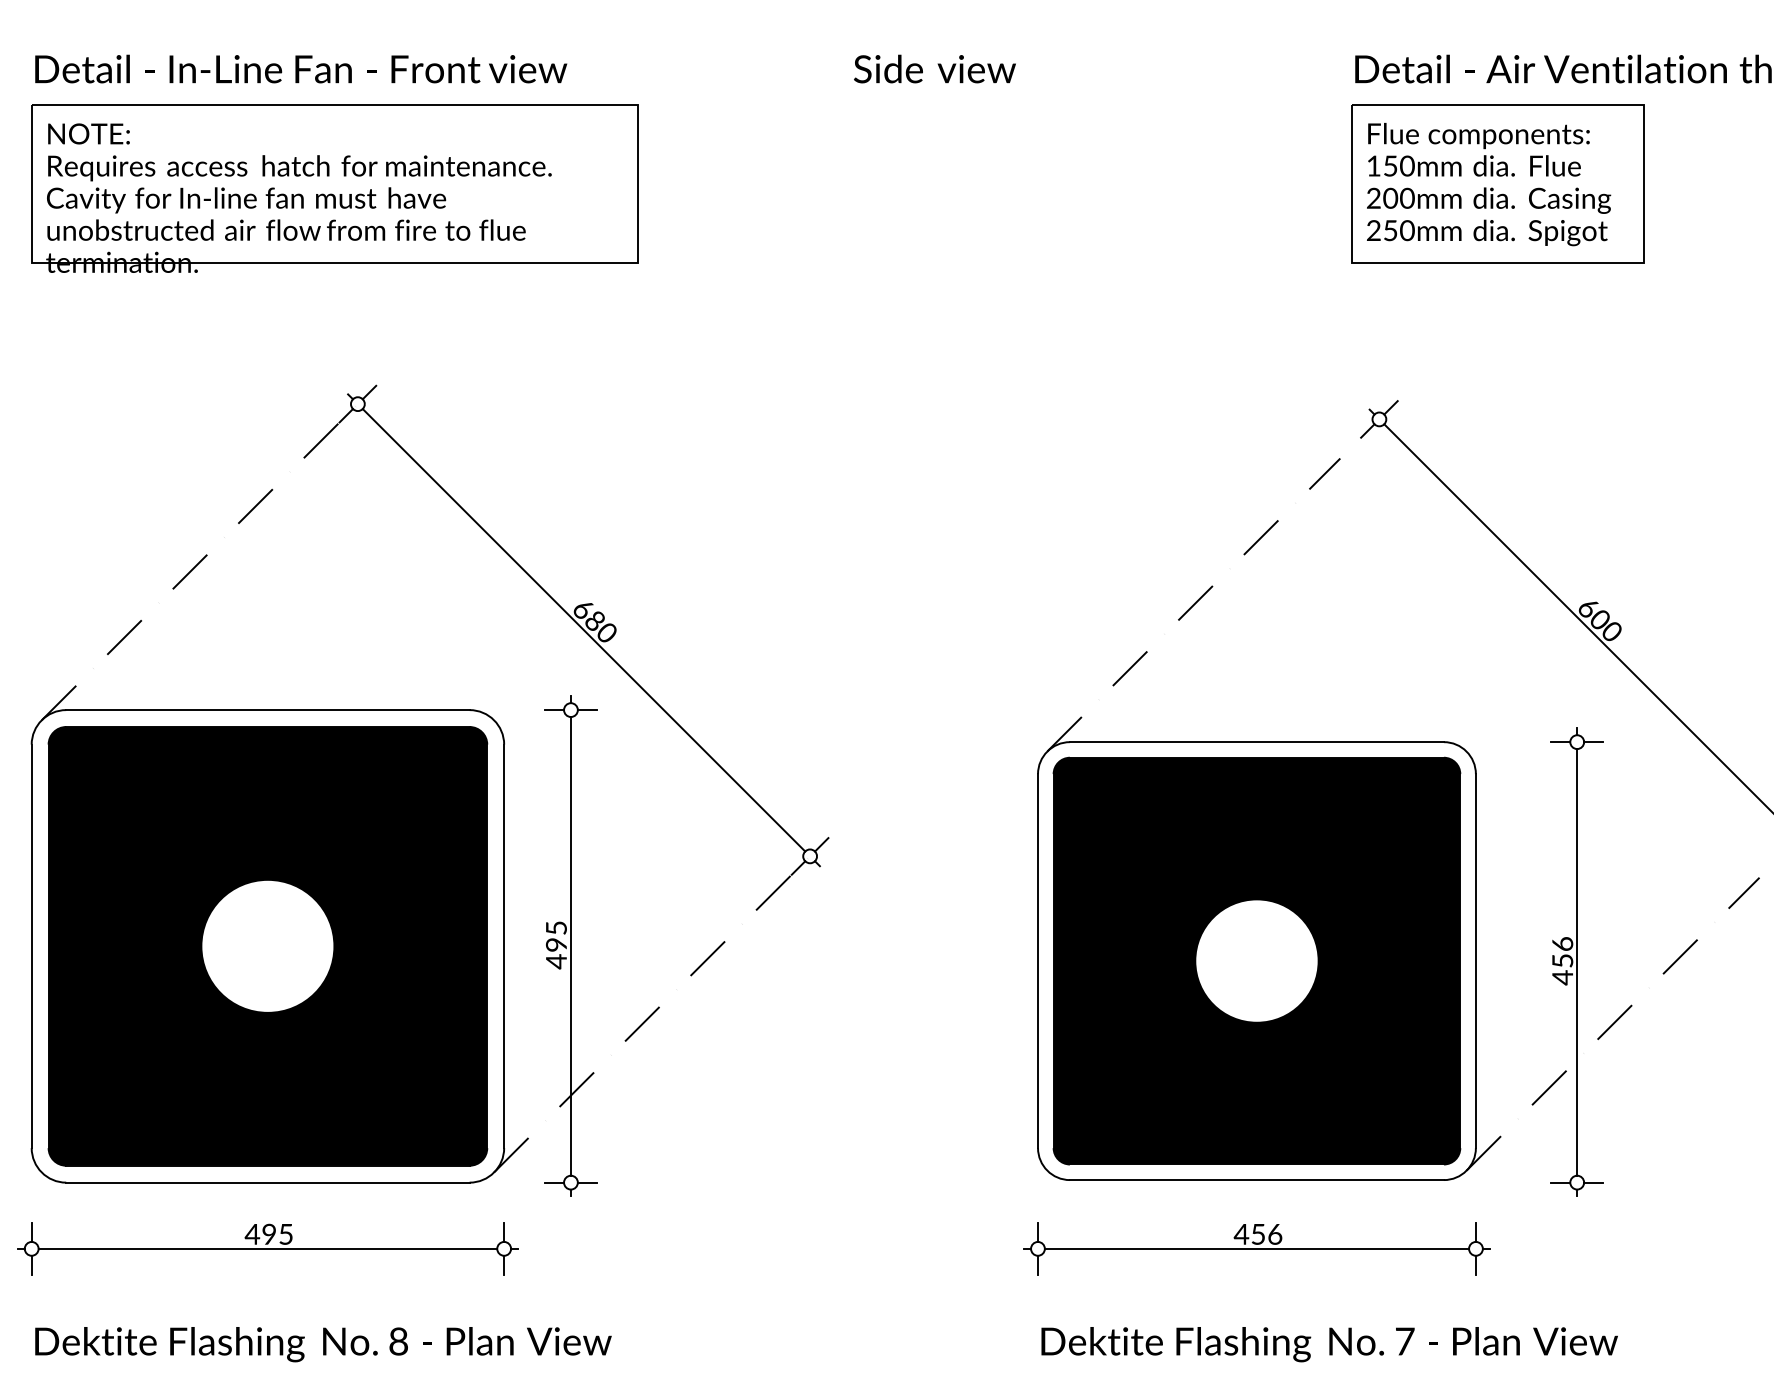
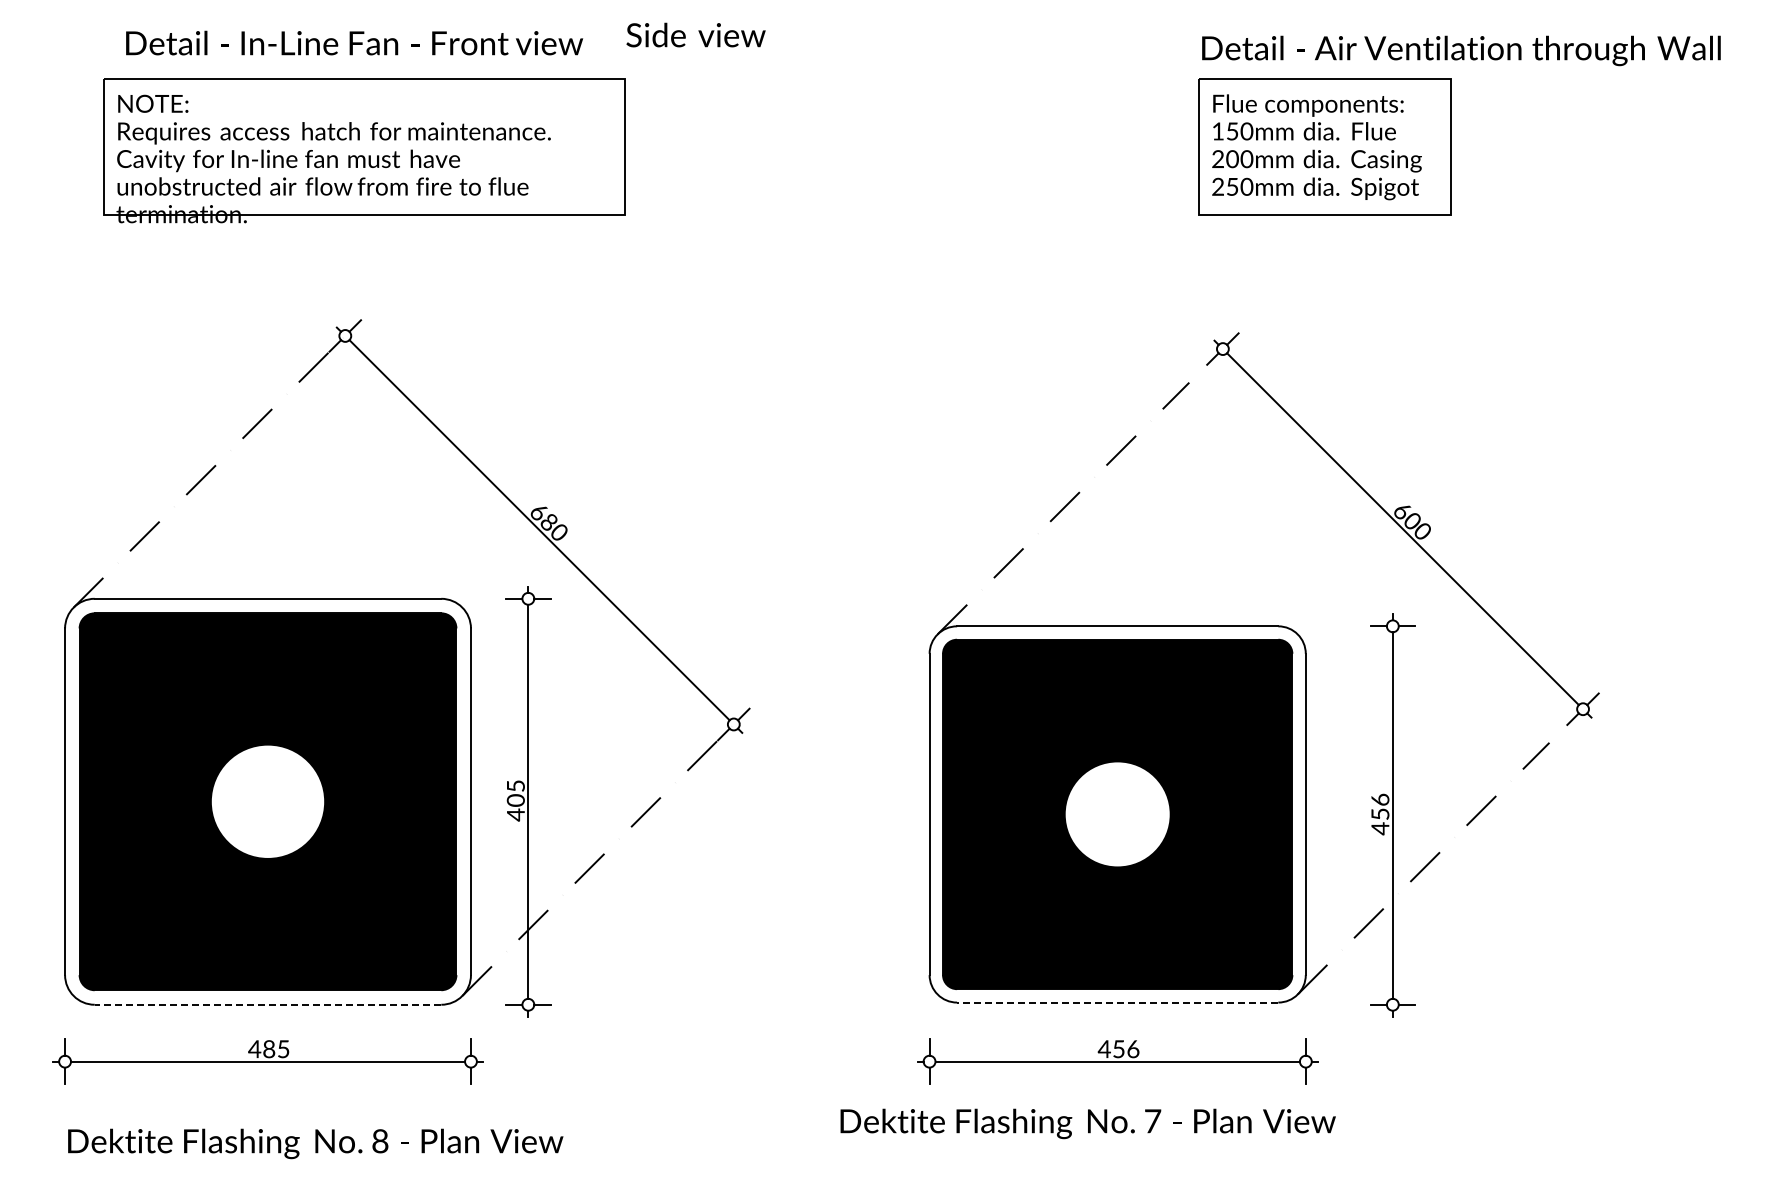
text: (301, 68) -> (354, 42), moved
text: (934, 68) -> (695, 34), moved
part: (334, 188) -> (364, 150), moved
text: (557, 944) -> (516, 800), 495 -> 405
line: (1256, 1179) -> (1117, 1002), solid -> dashed
line: (267, 1182) -> (267, 1004), solid -> dashed
text: (269, 1234) -> (269, 1049), 495 -> 485
text: (1328, 1344) -> (1087, 1123), moved

